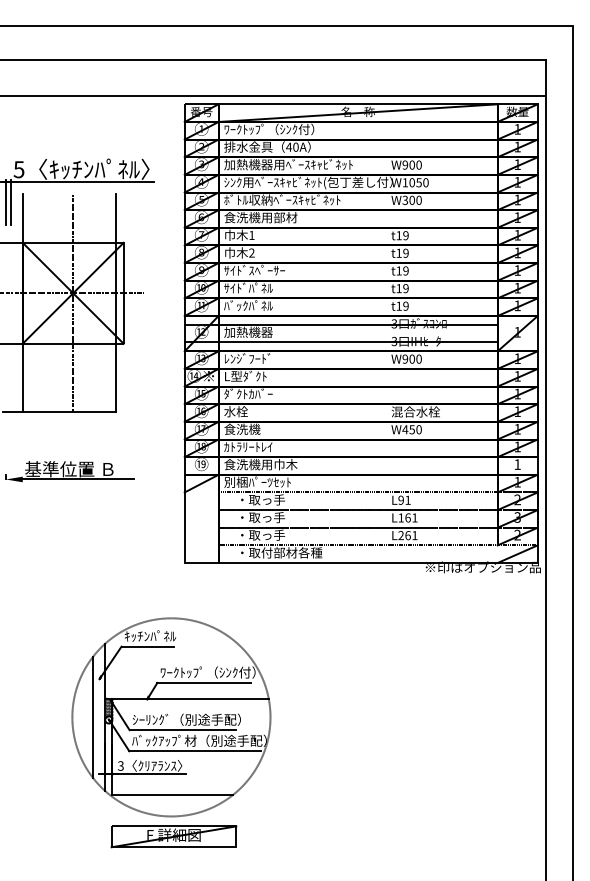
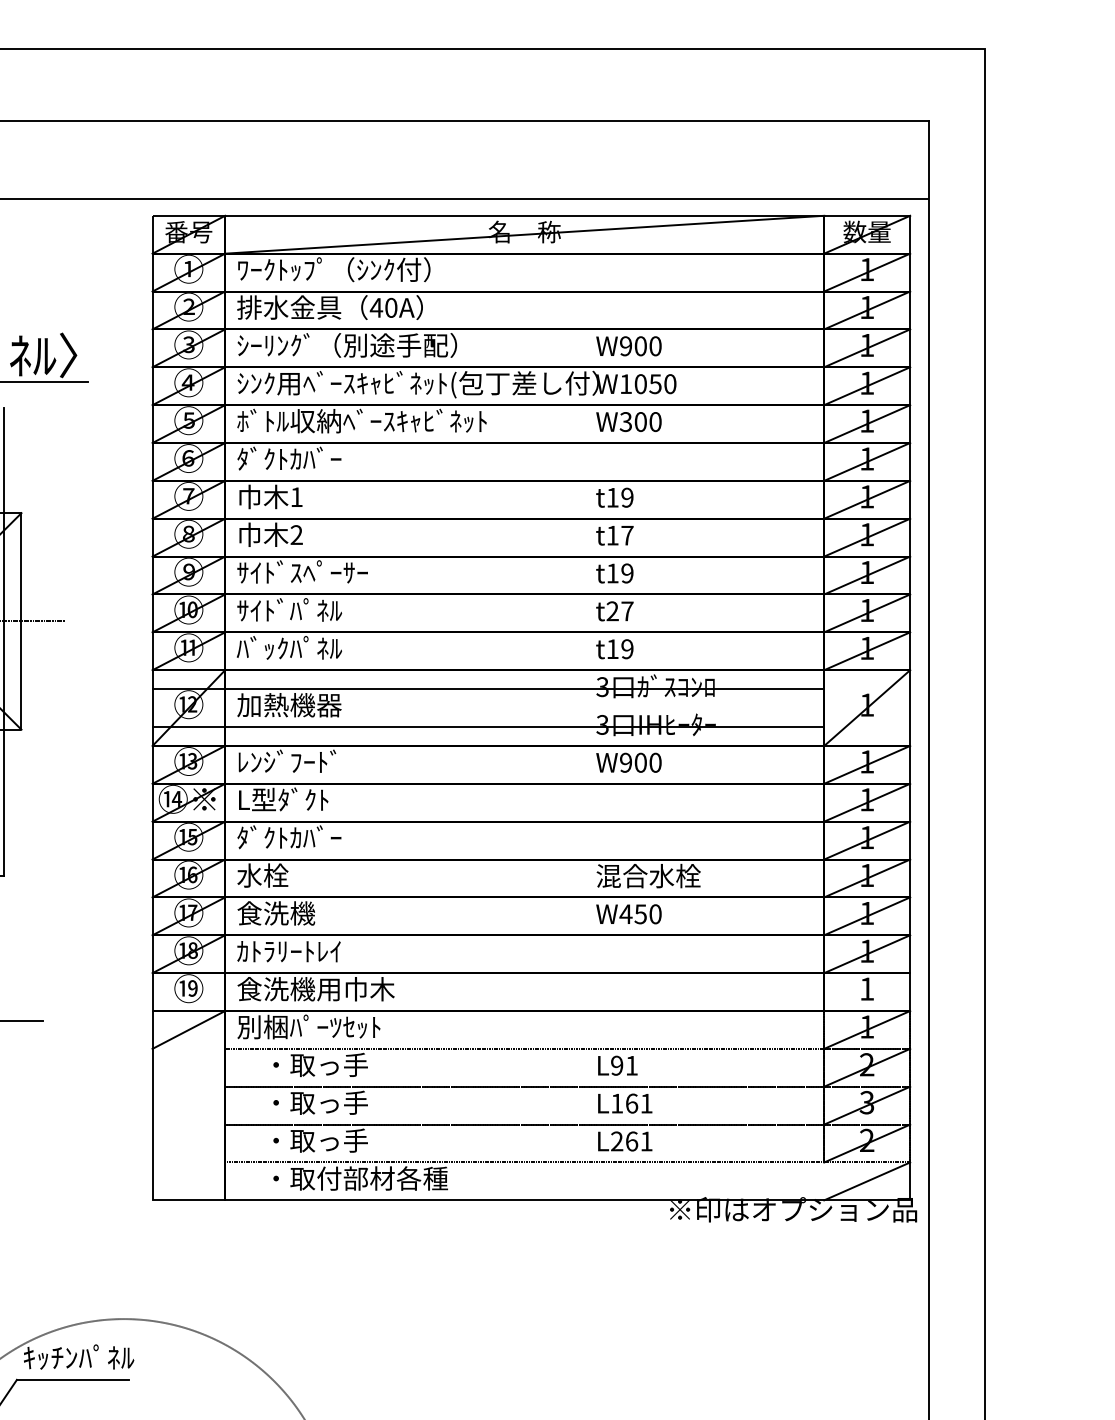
text: (288, 164) -> (375, 344), 加熱機器用ﾍﾞｰｽｷｬﾋﾞﾈｯﾄ -> ｼｰﾘﾝｸﾞ（別途手配）
text: (260, 217) -> (315, 458), 食洗機用部材 -> ﾀﾞｸﾄｶﾊﾞｰ
text: (405, 252) -> (626, 533), t19 -> t17
text: (402, 288) -> (619, 611), t19 -> t27

